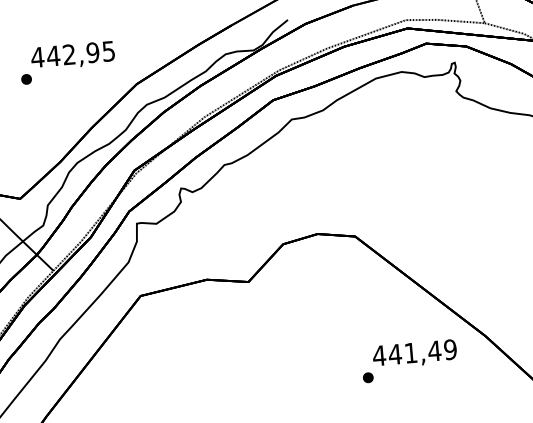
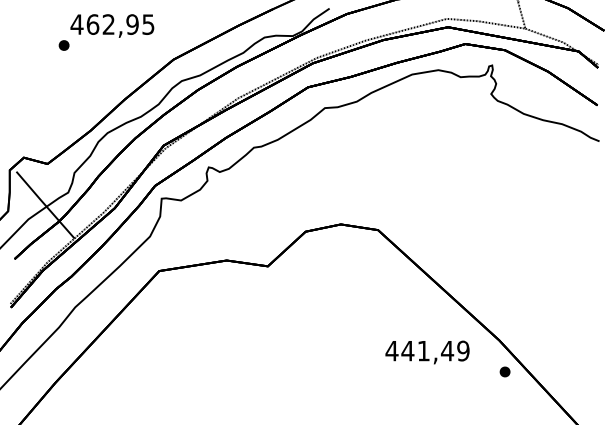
text: (53, 56) -> (92, 24), 442,95 -> 462,95
part: (367, 377) -> (504, 371), moved

